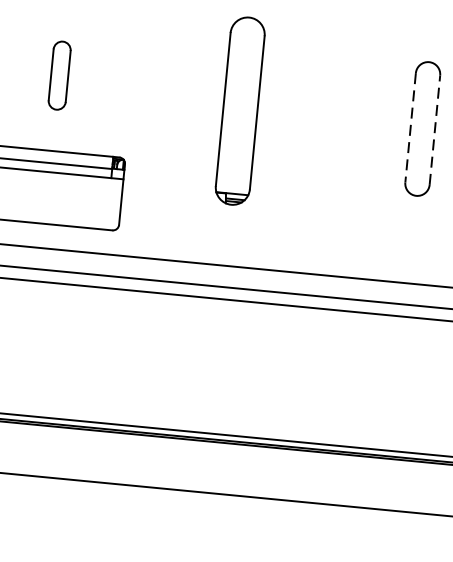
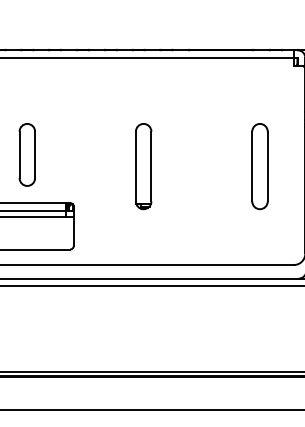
part: (58, 74) -> (26, 154), size x1.43
part: (240, 111) -> (143, 166), size x0.71
line: (411, 127) -> (252, 166), dashed -> solid
line: (434, 130) -> (267, 166), dashed -> solid

